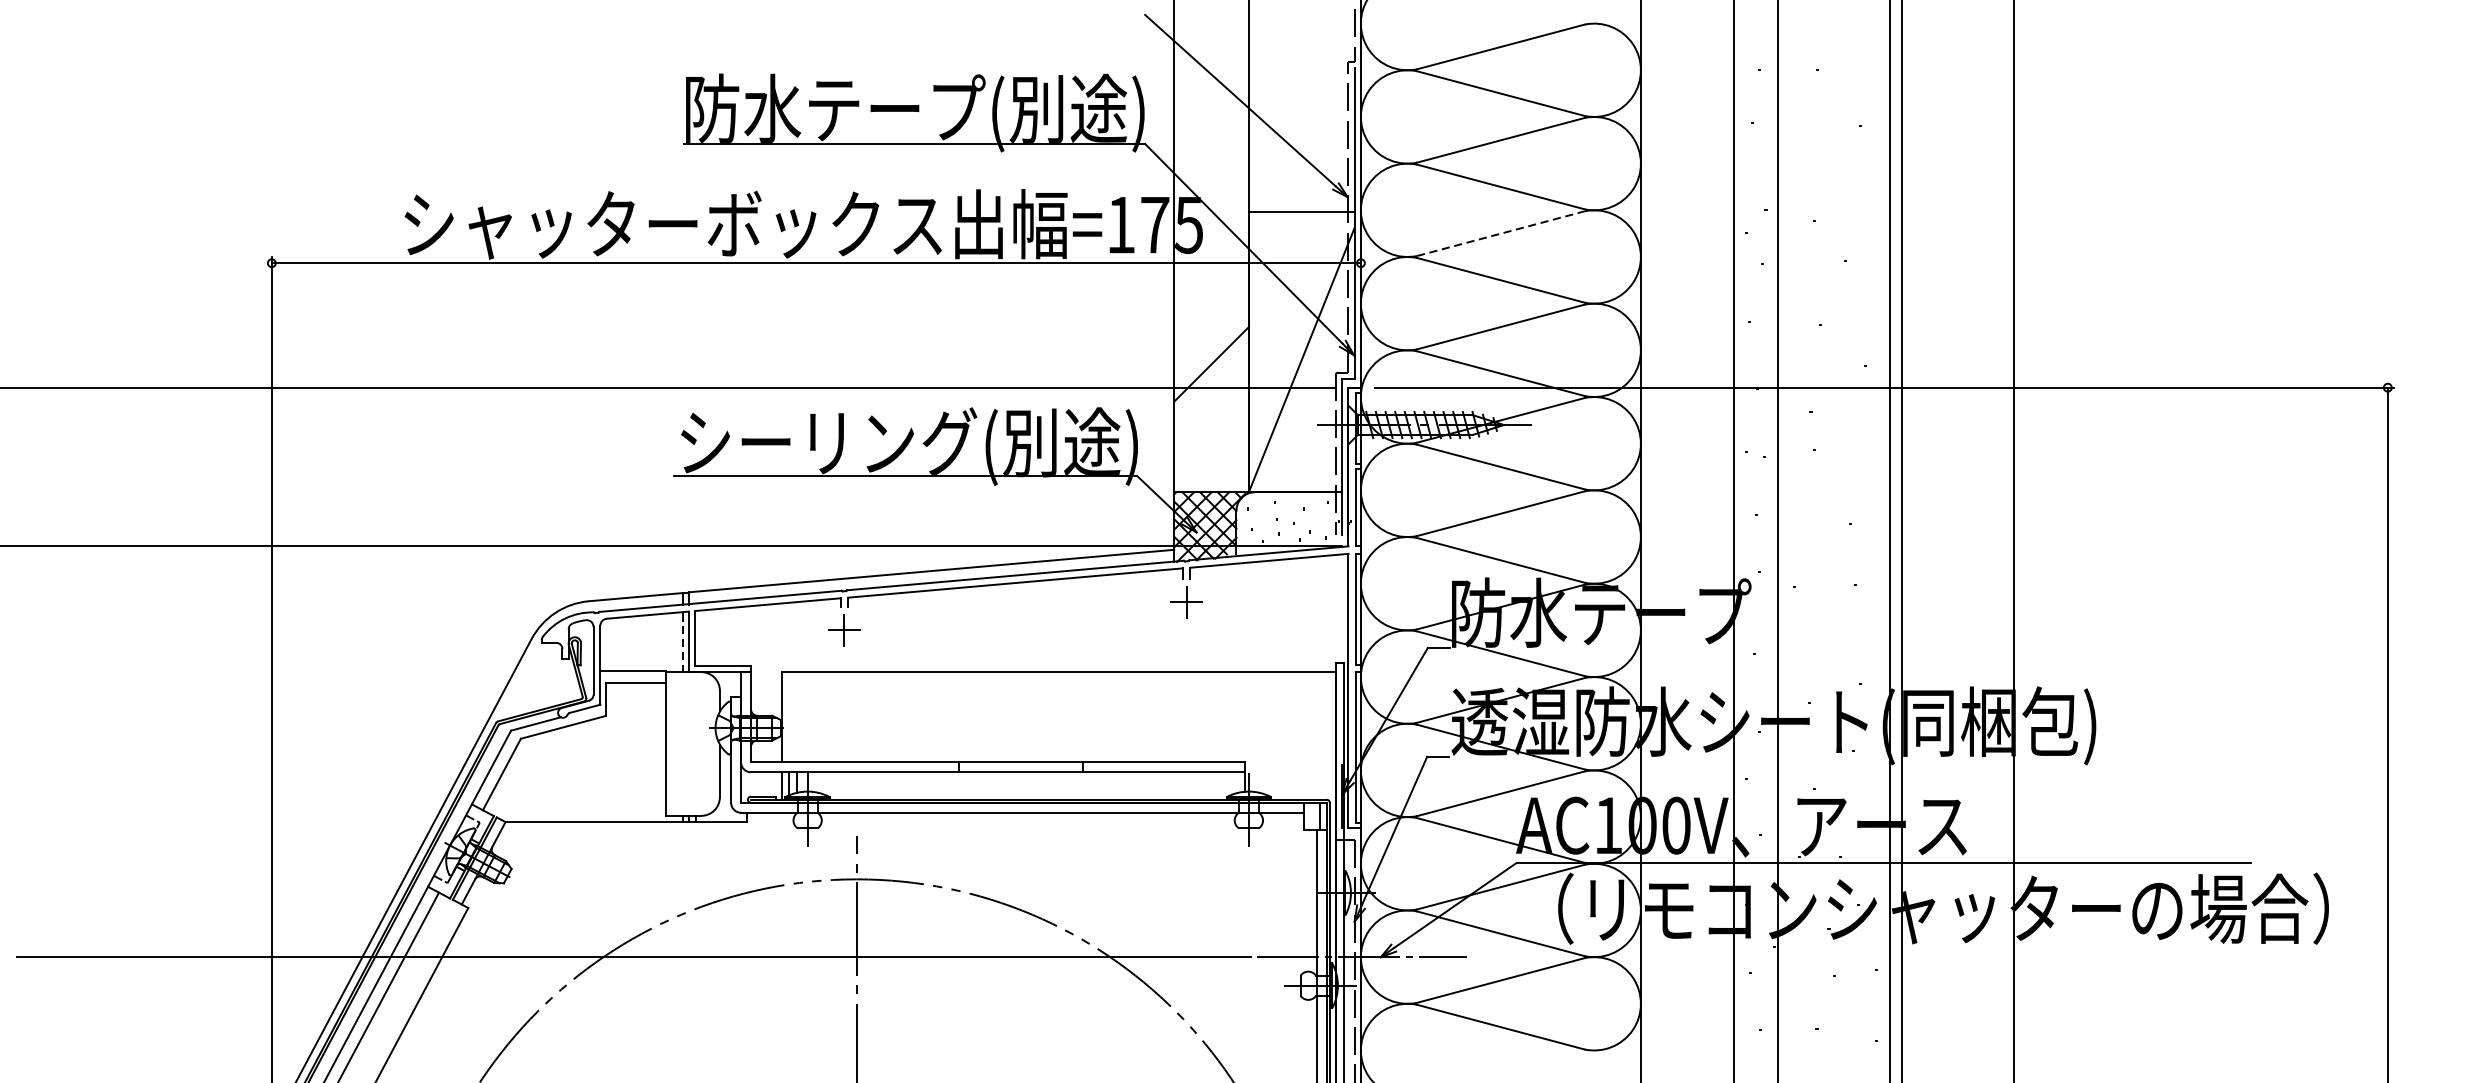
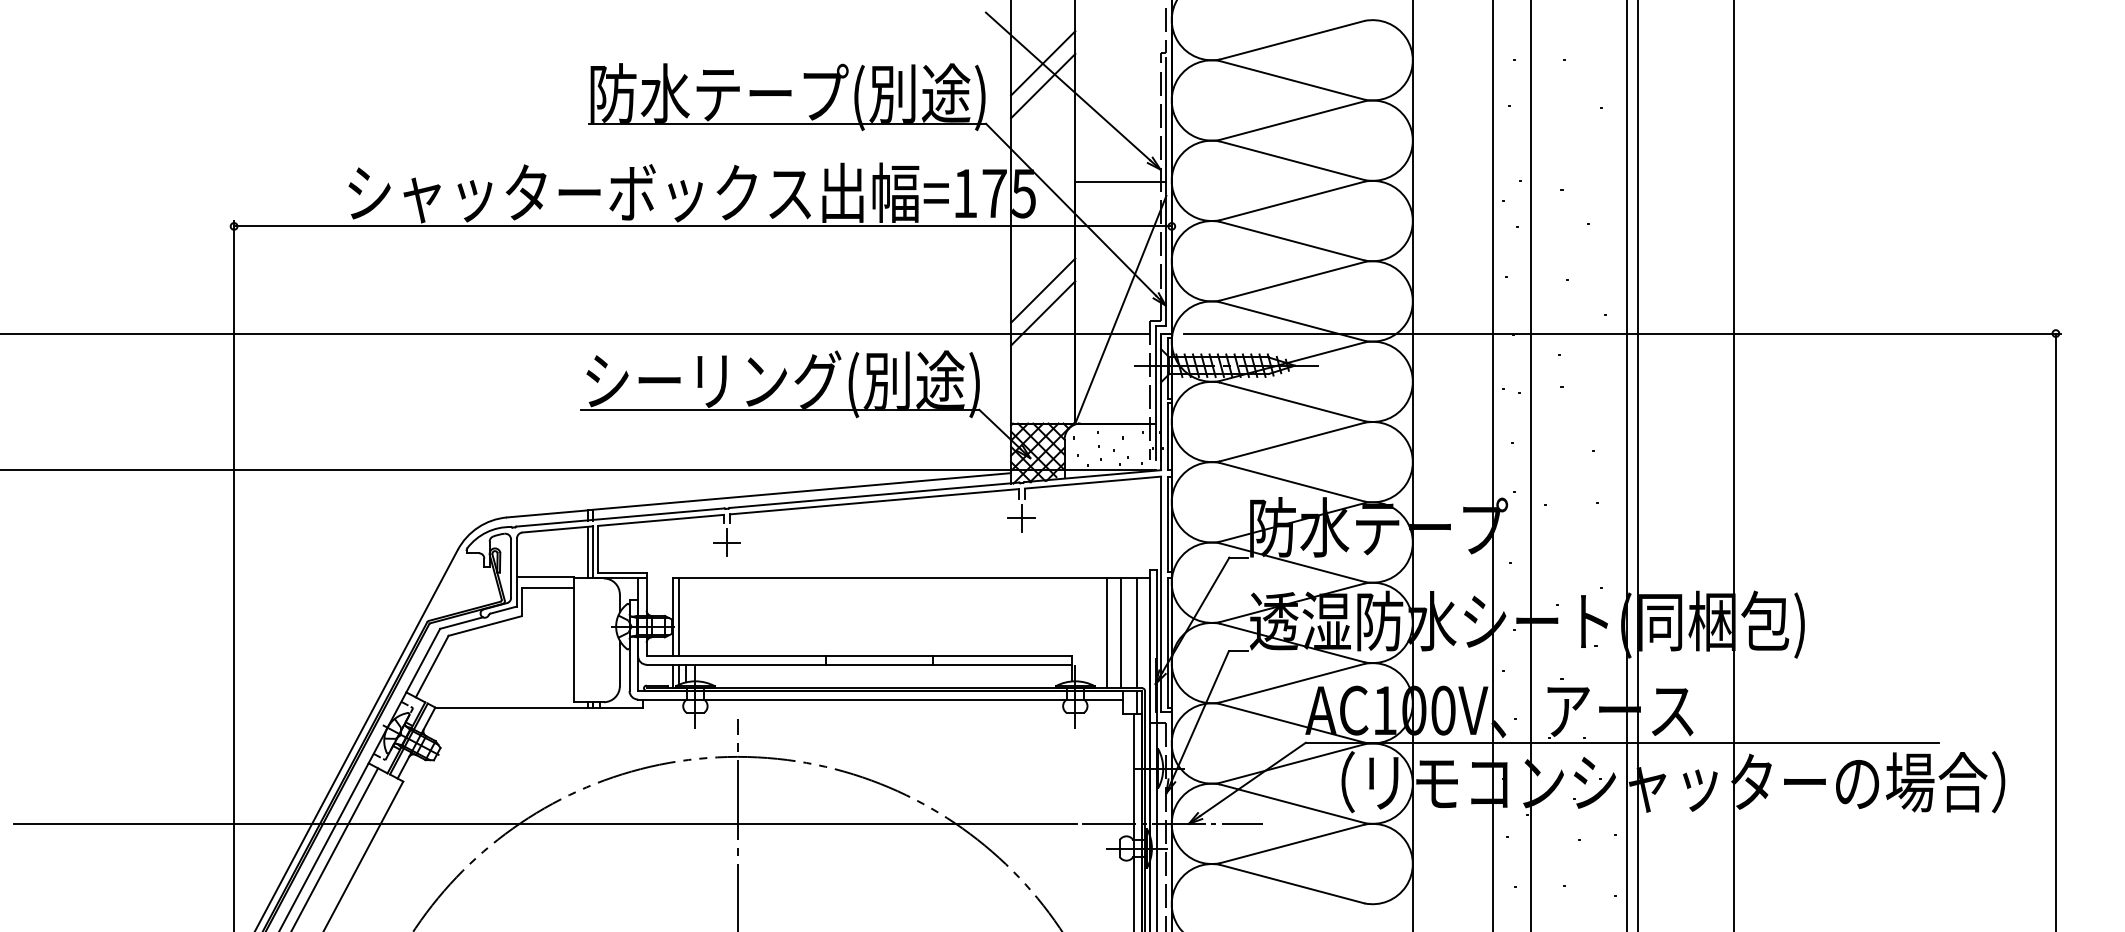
line: (1211, 73) -> (1043, 63), added
line: (1211, 99) -> (1043, 85), added
line: (1501, 233) -> (1292, 200), dashed -> solid
line: (1211, 337) -> (1043, 290), added
line: (682, 643) -> (587, 553), dashed -> solid
line: (789, 717) -> (679, 617), added
line: (1286, 736) -> (1107, 633), added
line: (1301, 736) -> (1120, 633), added
line: (1319, 736) -> (1136, 633), added

